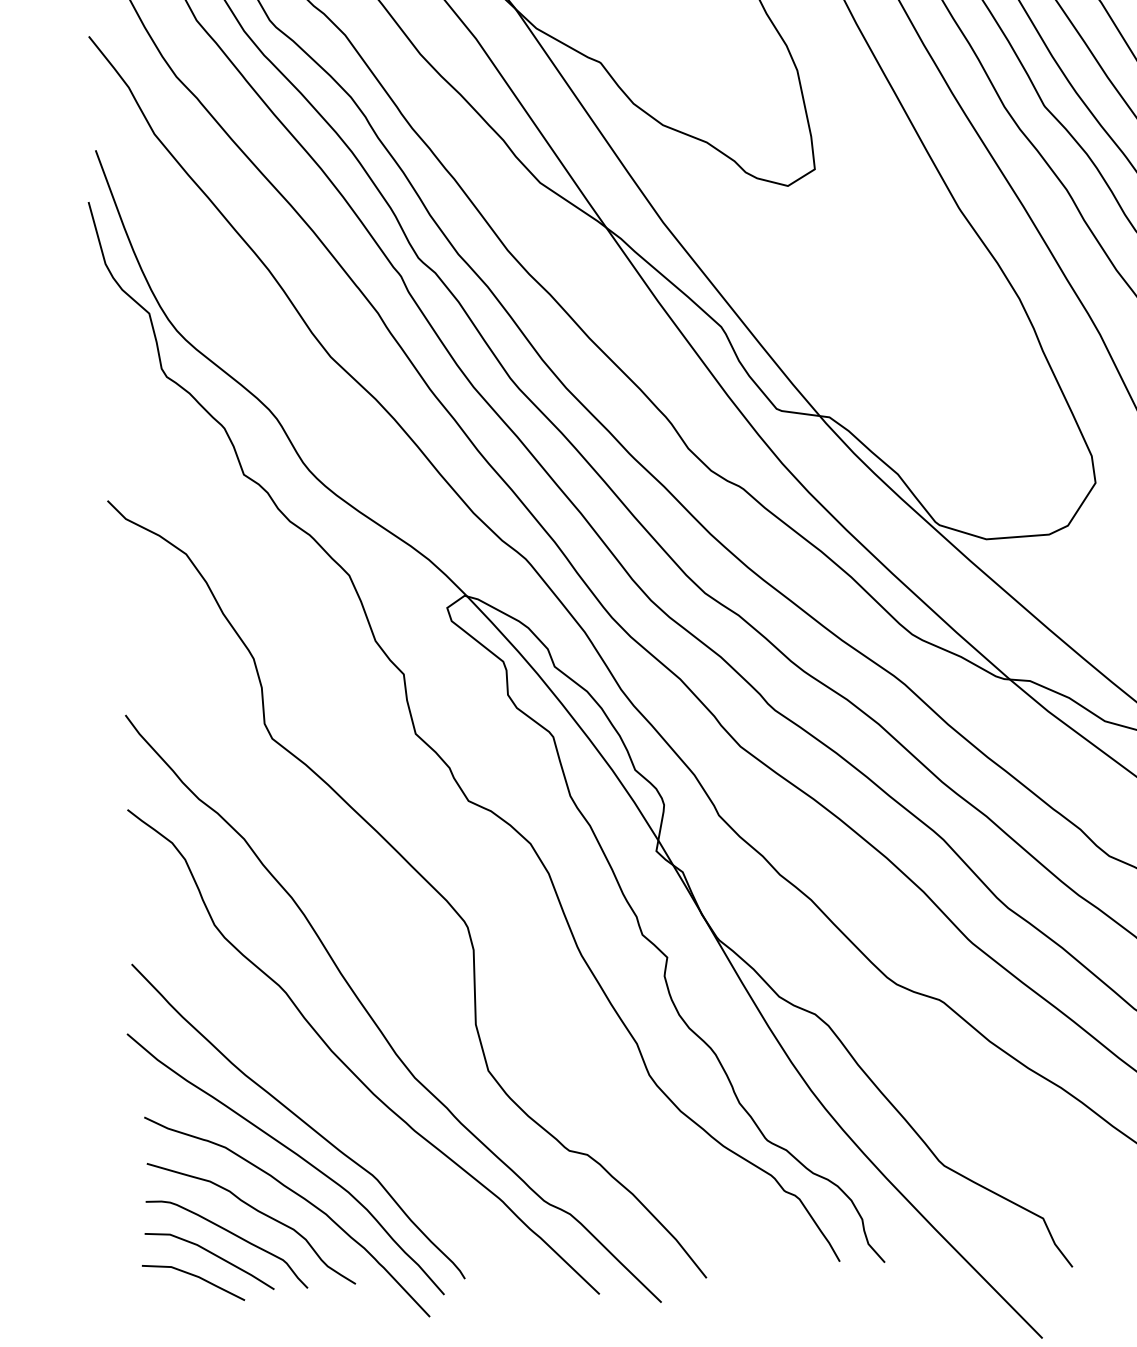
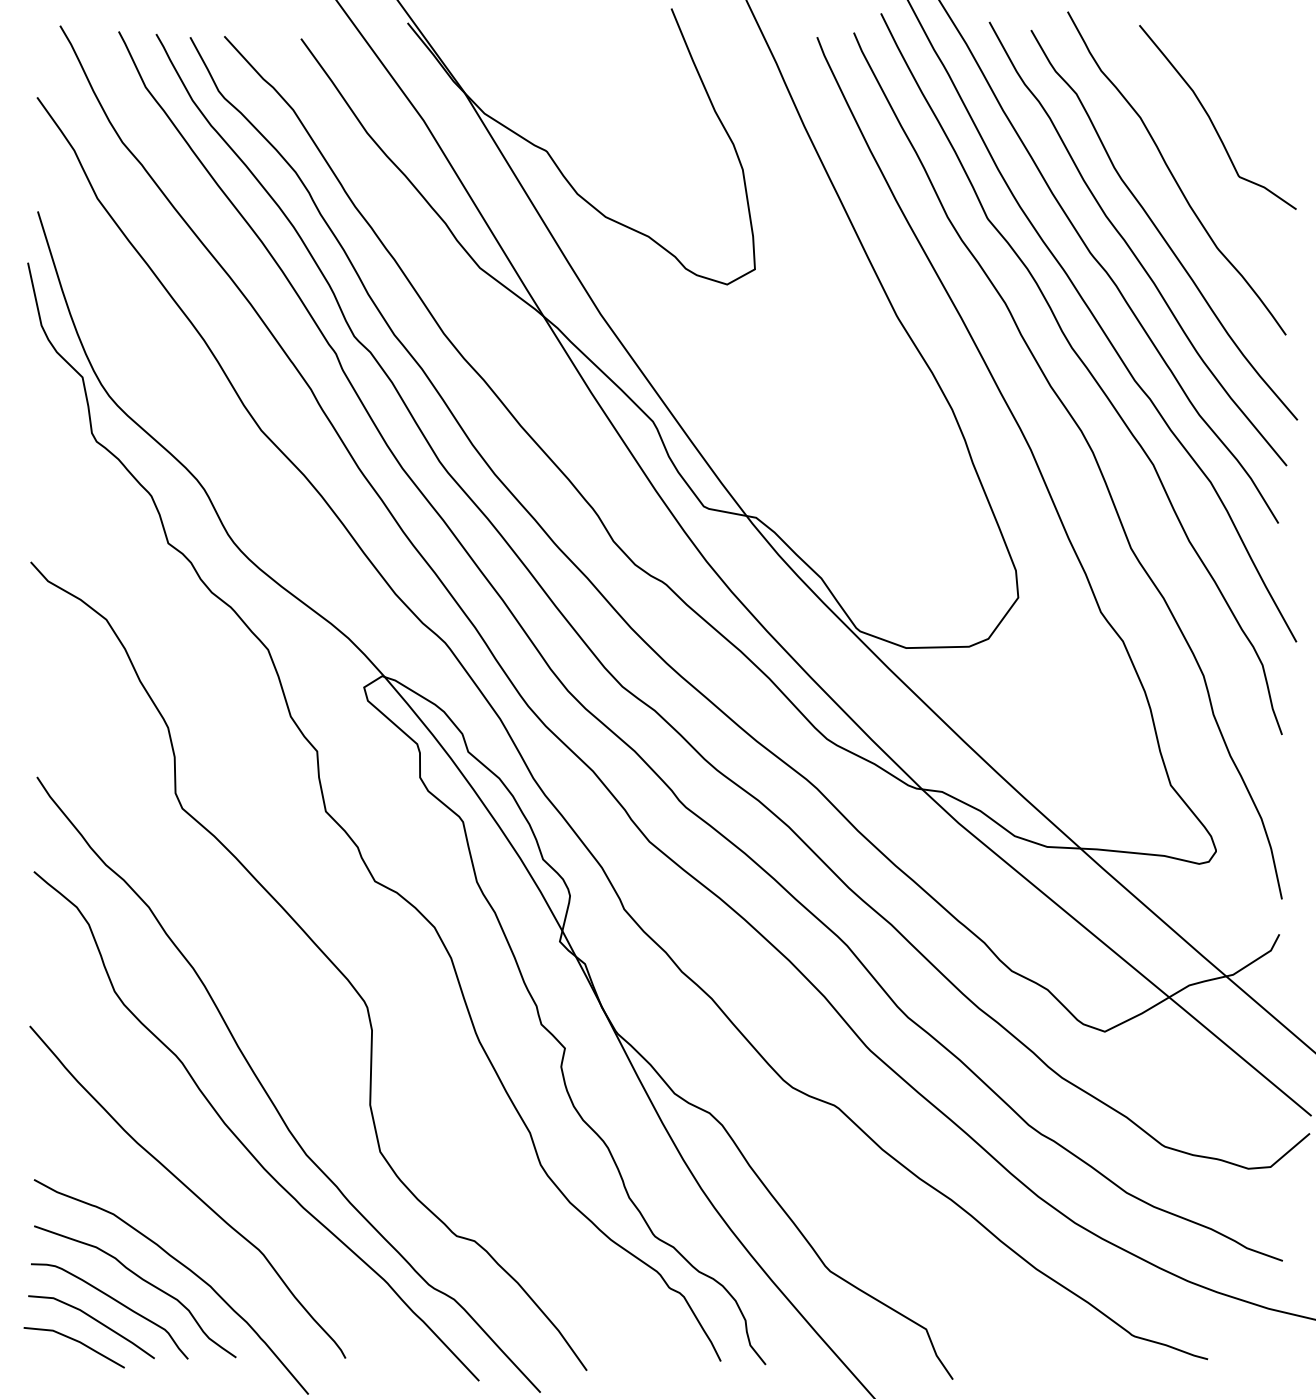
curve: (292, 1153) -> (180, 1223), removed

